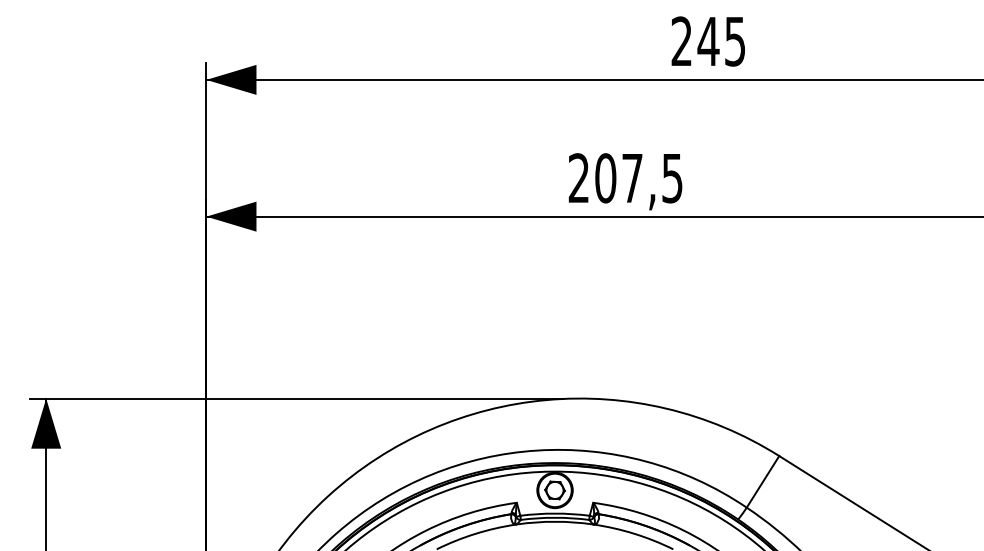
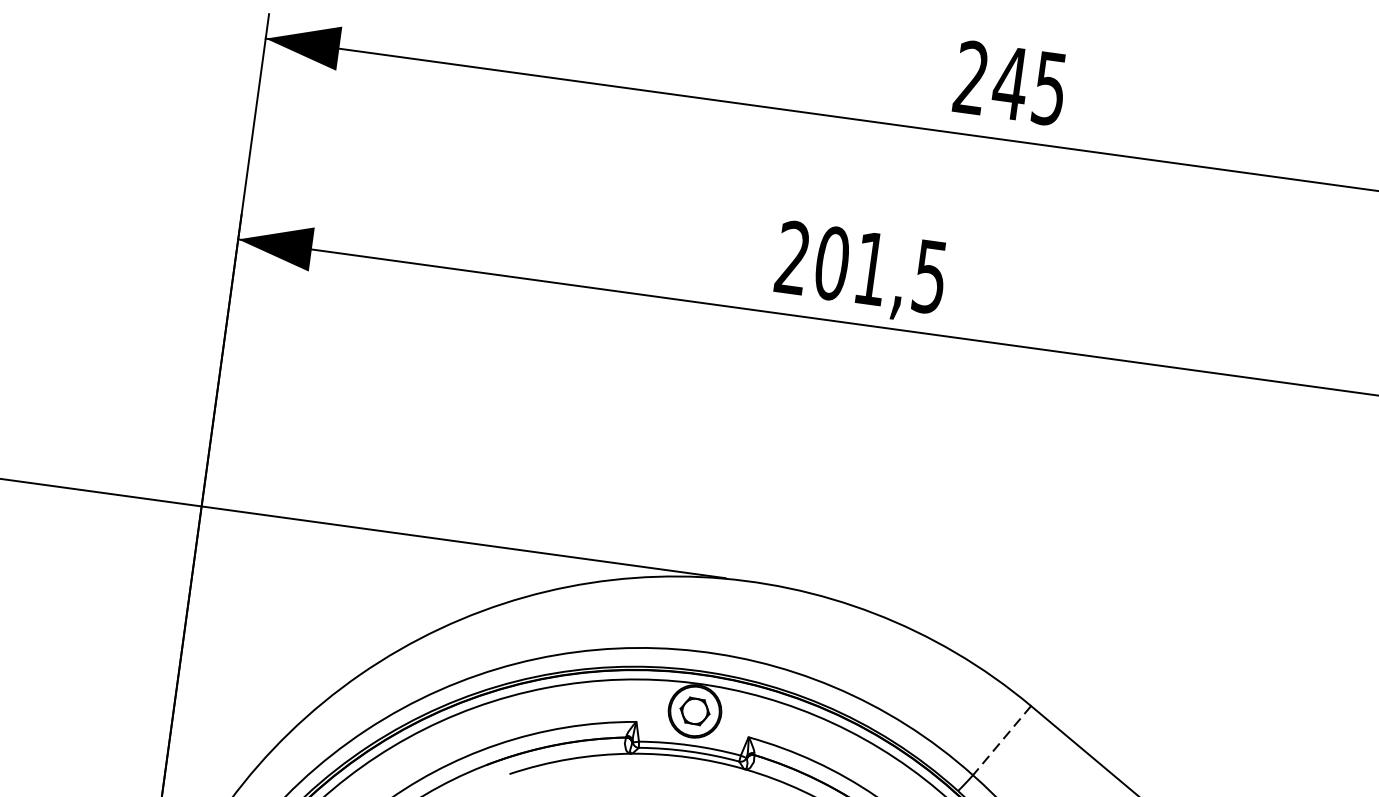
text: (632, 178) -> (871, 269), 207,5 -> 201,5
line: (762, 482) -> (1001, 741), solid -> dashed

